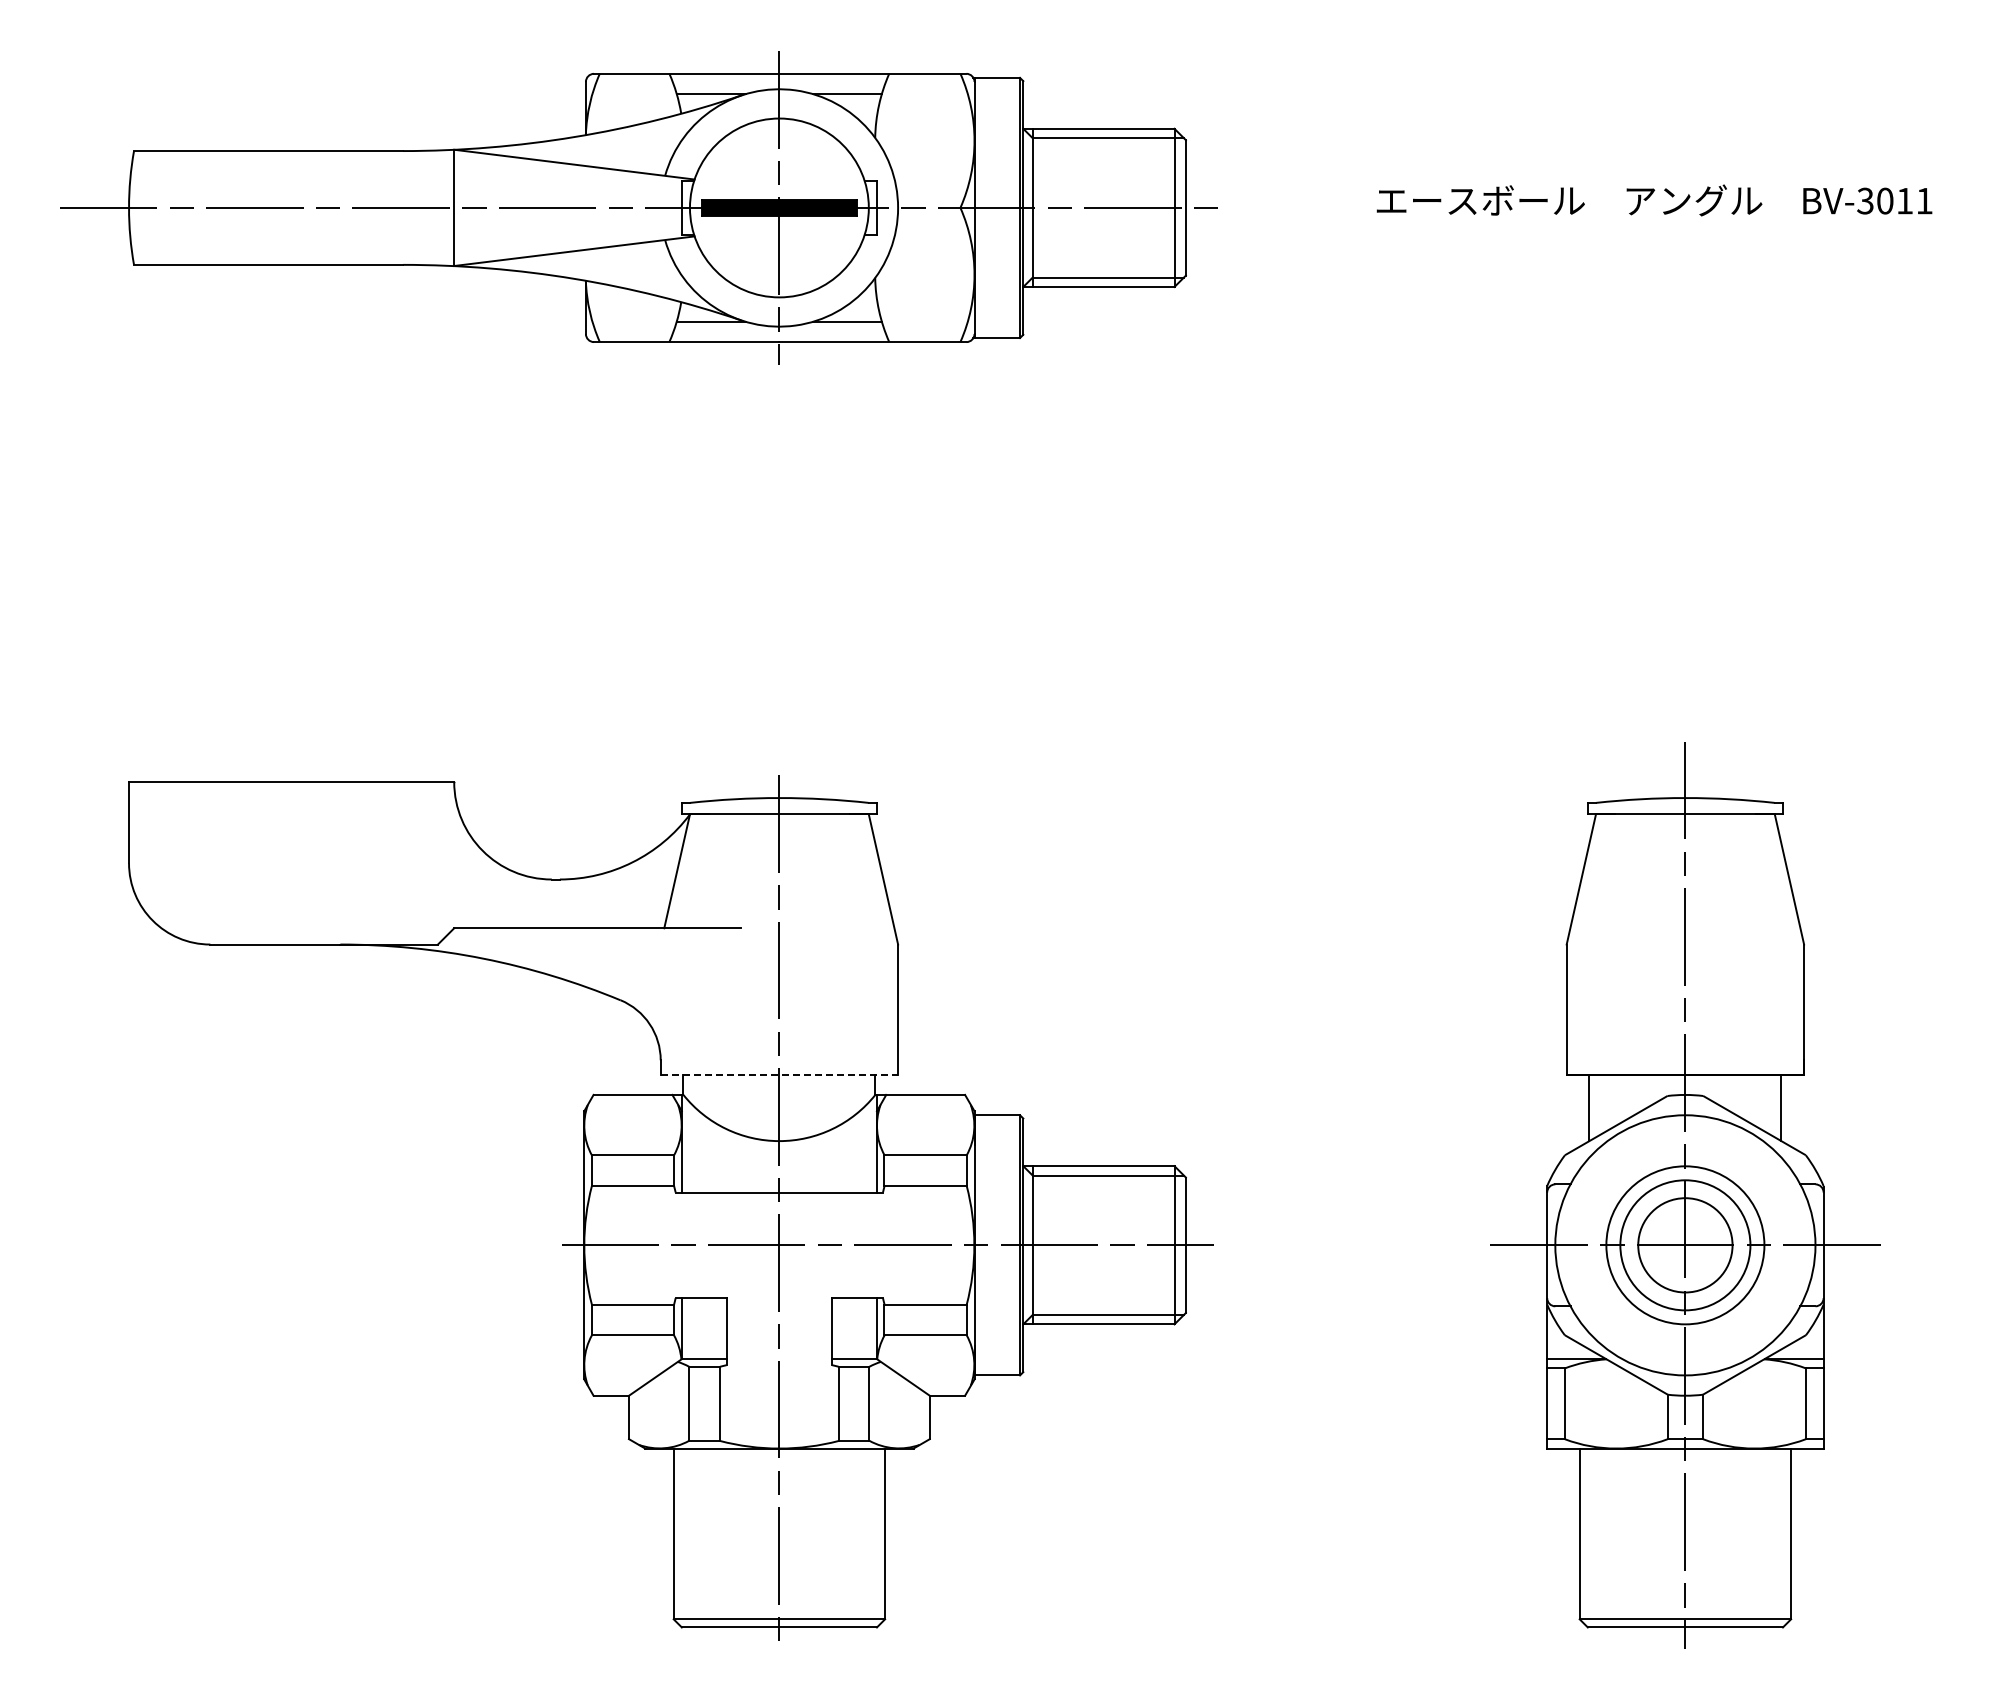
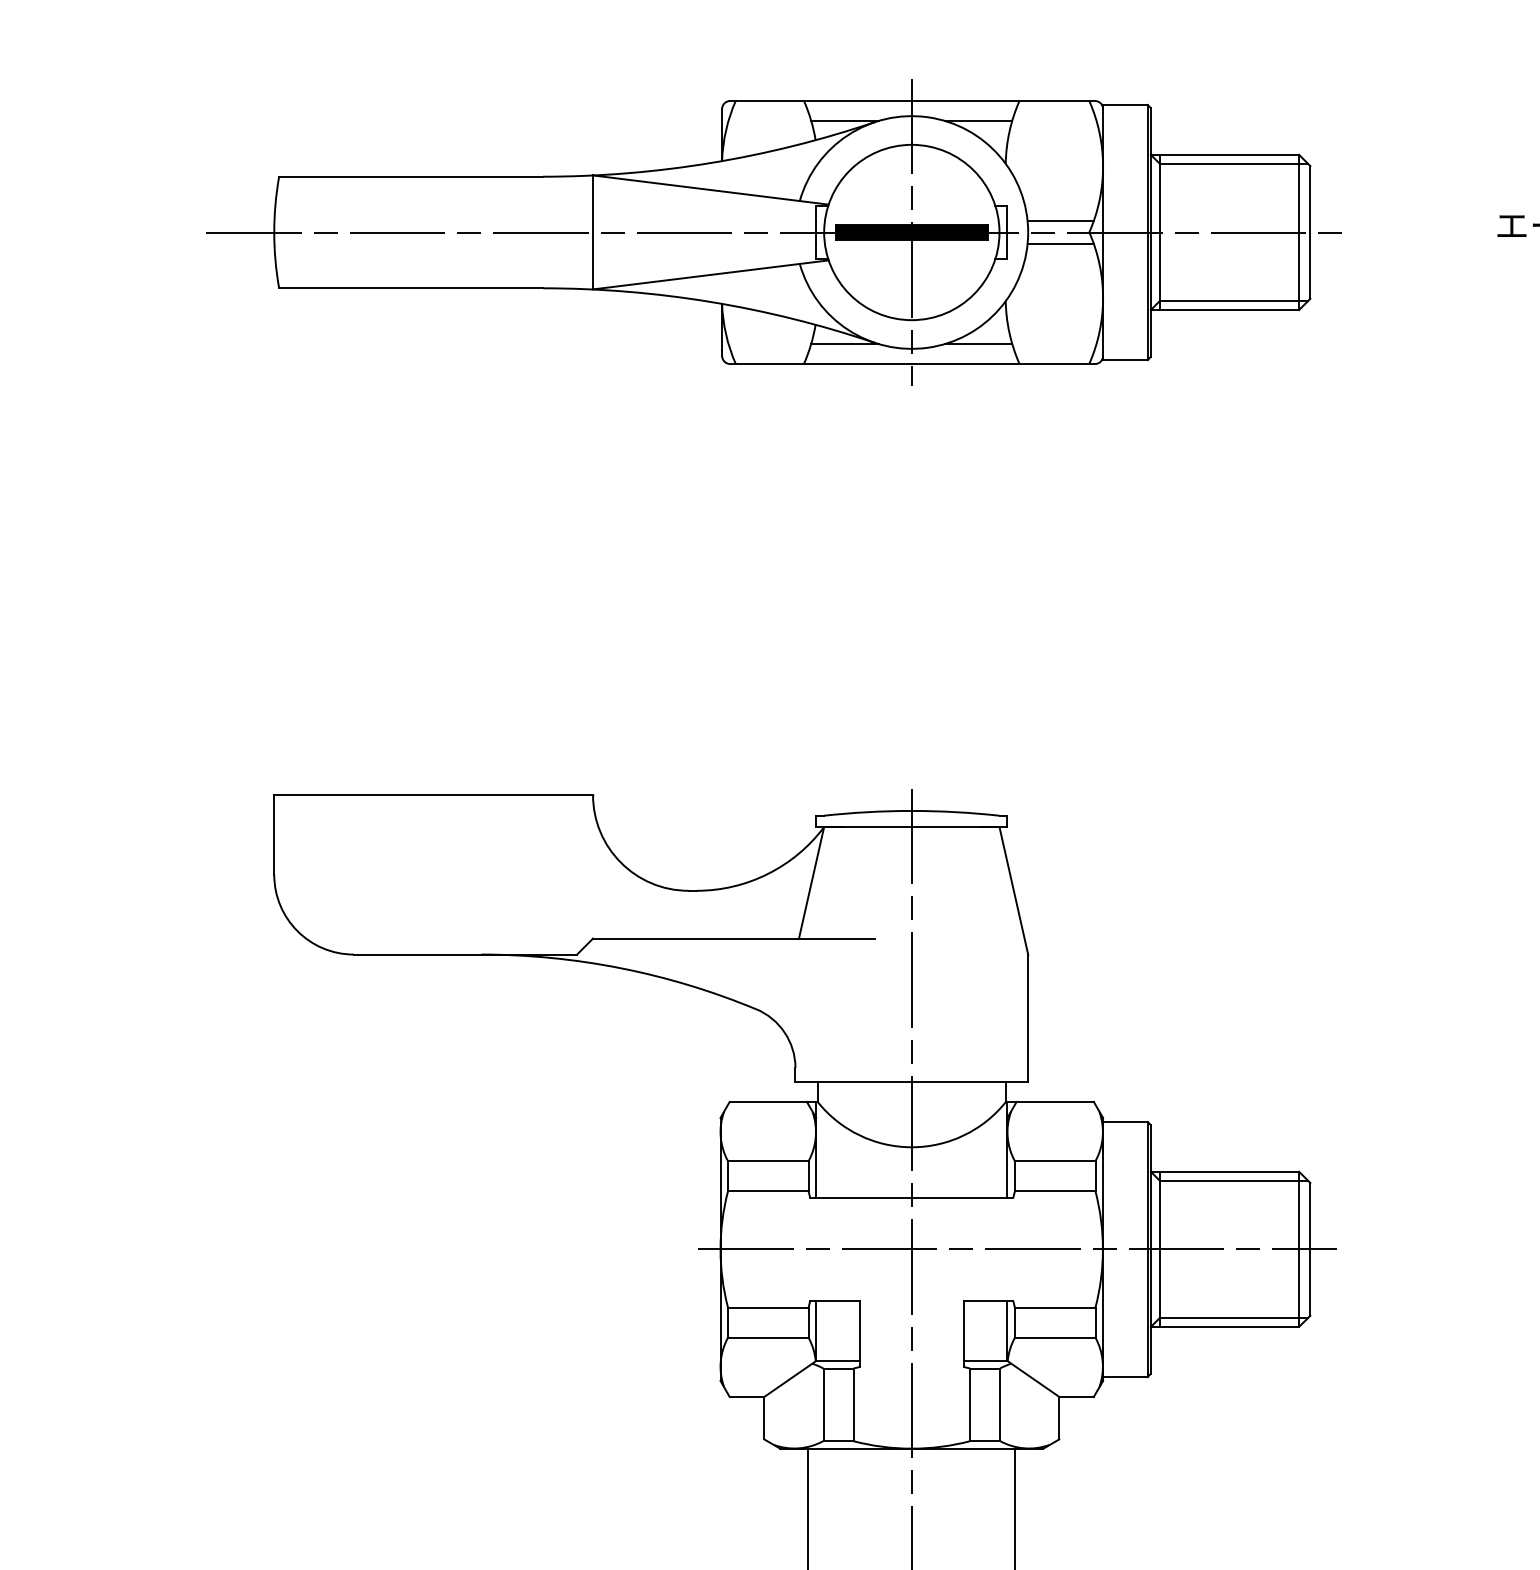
line: (931, 195) -> (1060, 220), added
line: (931, 220) -> (1060, 244), added
line: (779, 1074) -> (911, 1081), dashed -> solid

